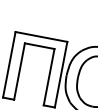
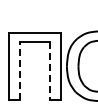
line: (19, 71) -> (19, 70), solid -> dashed
line: (49, 76) -> (50, 70), solid -> dashed

